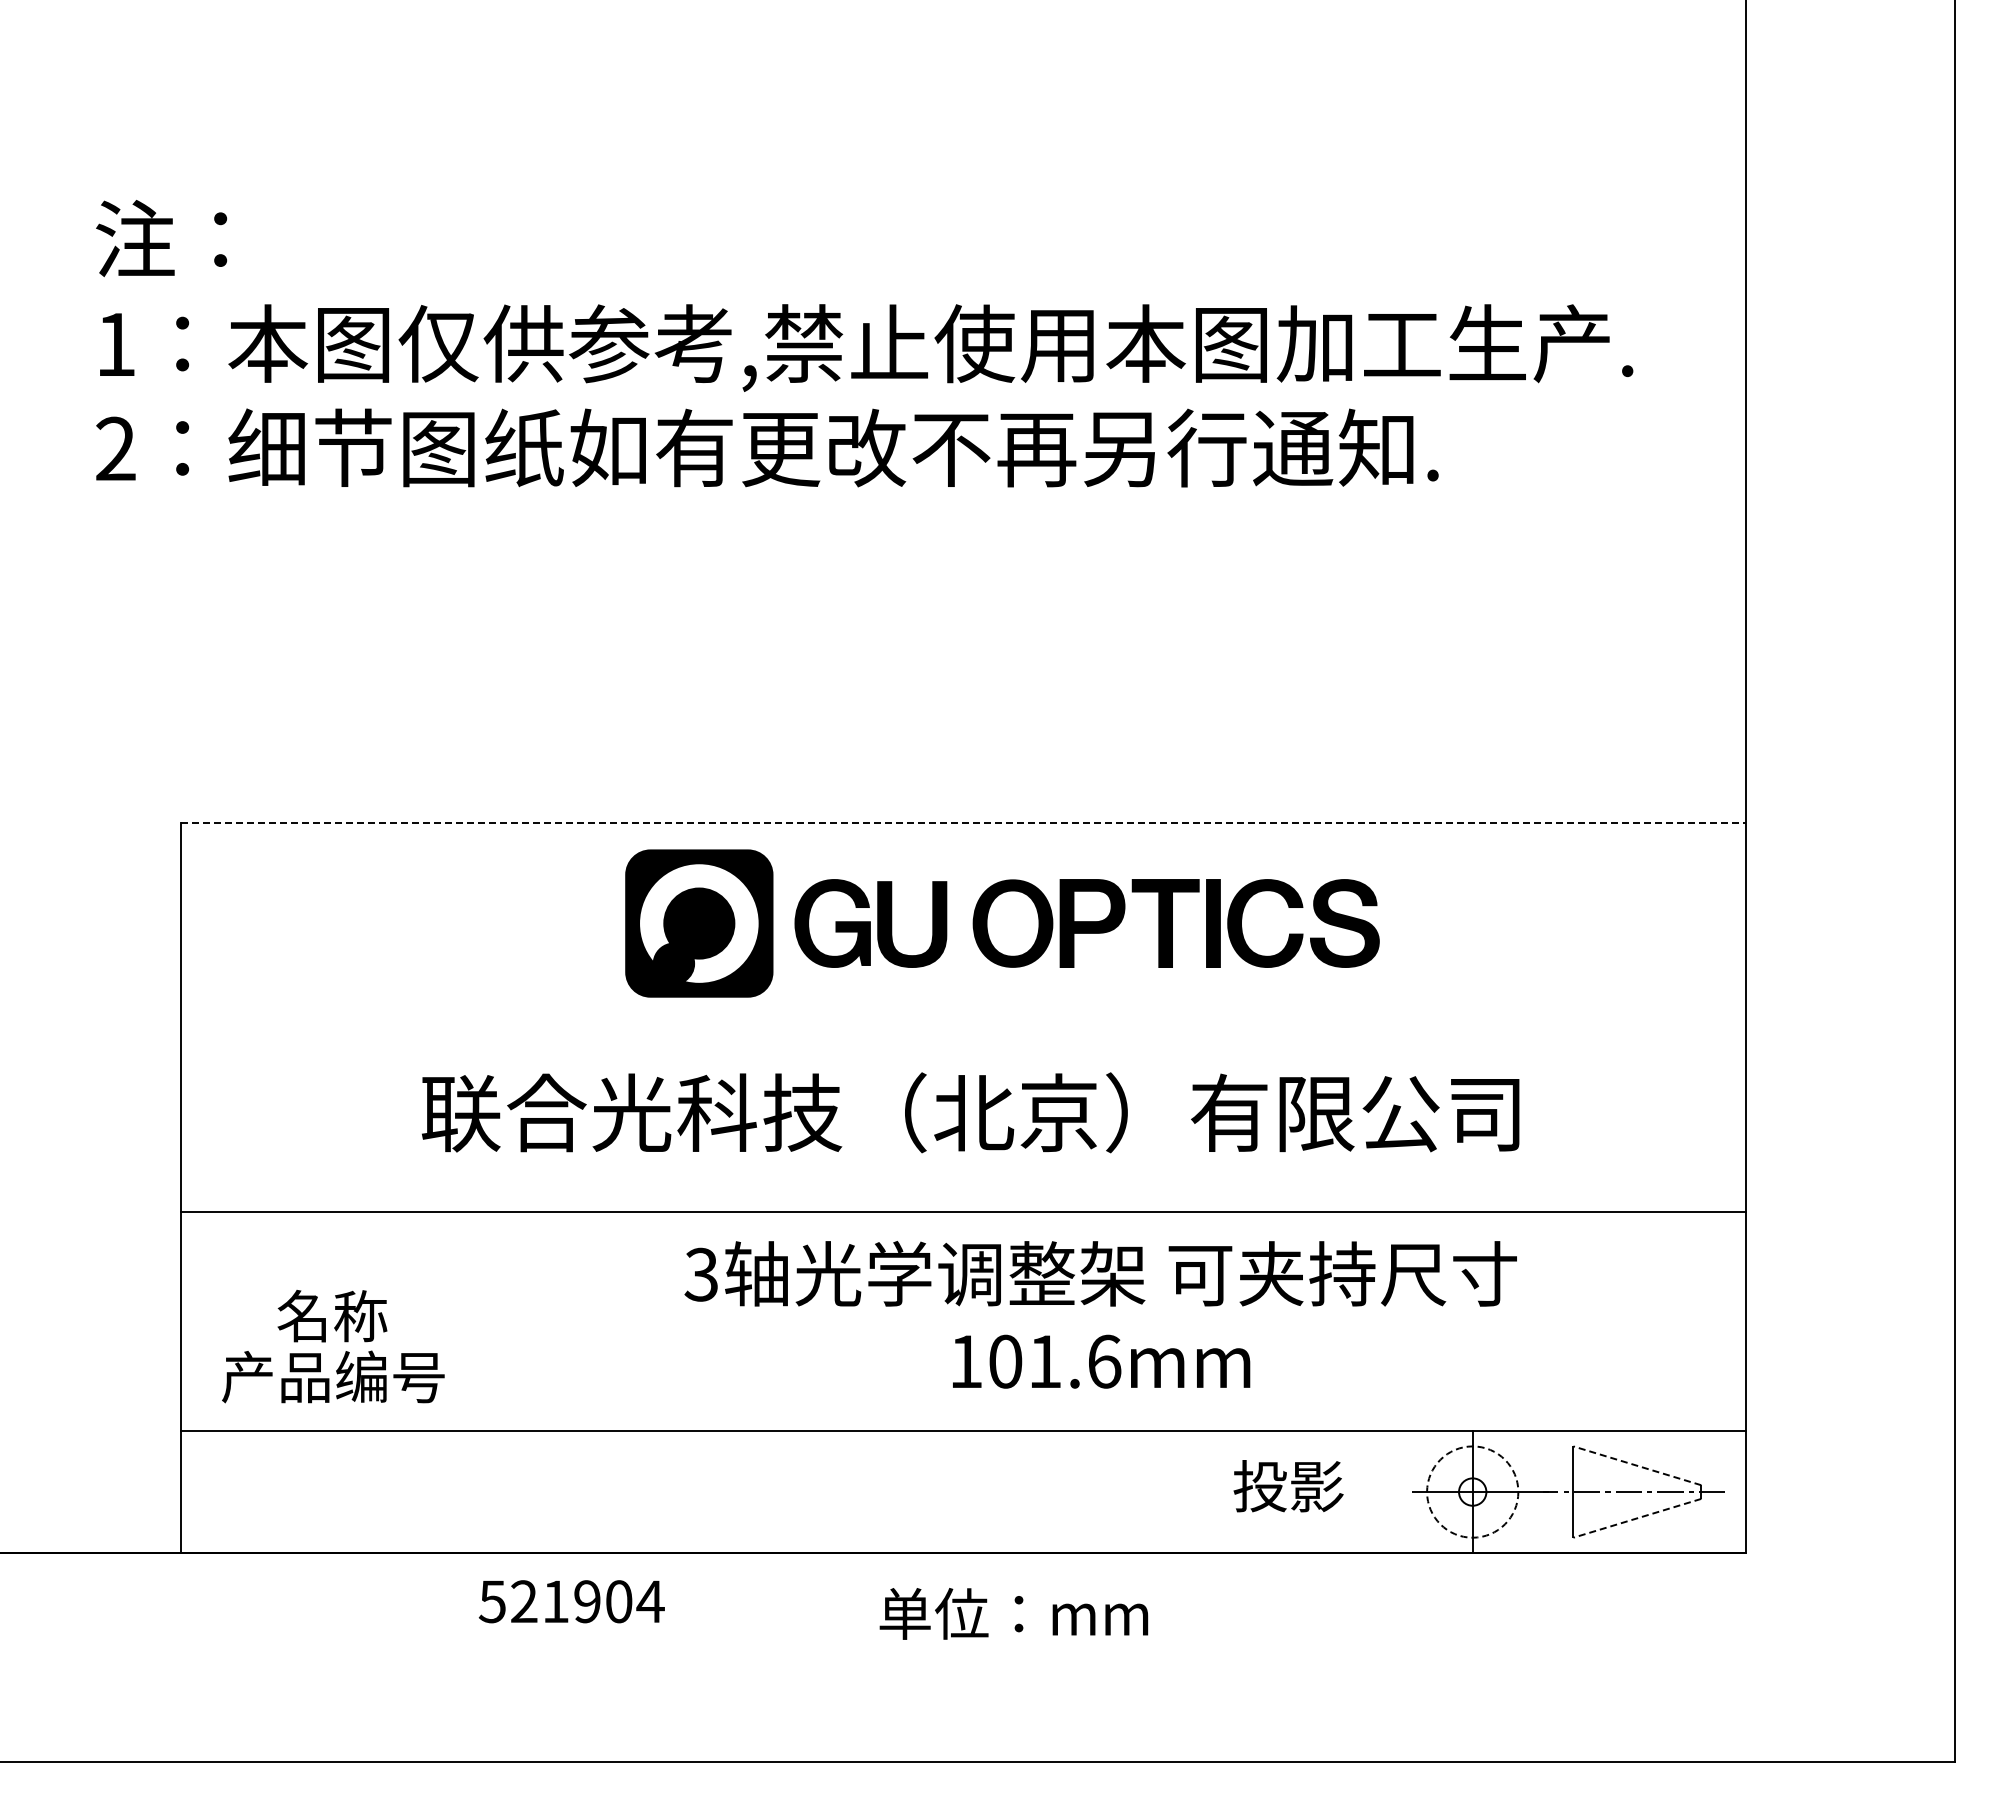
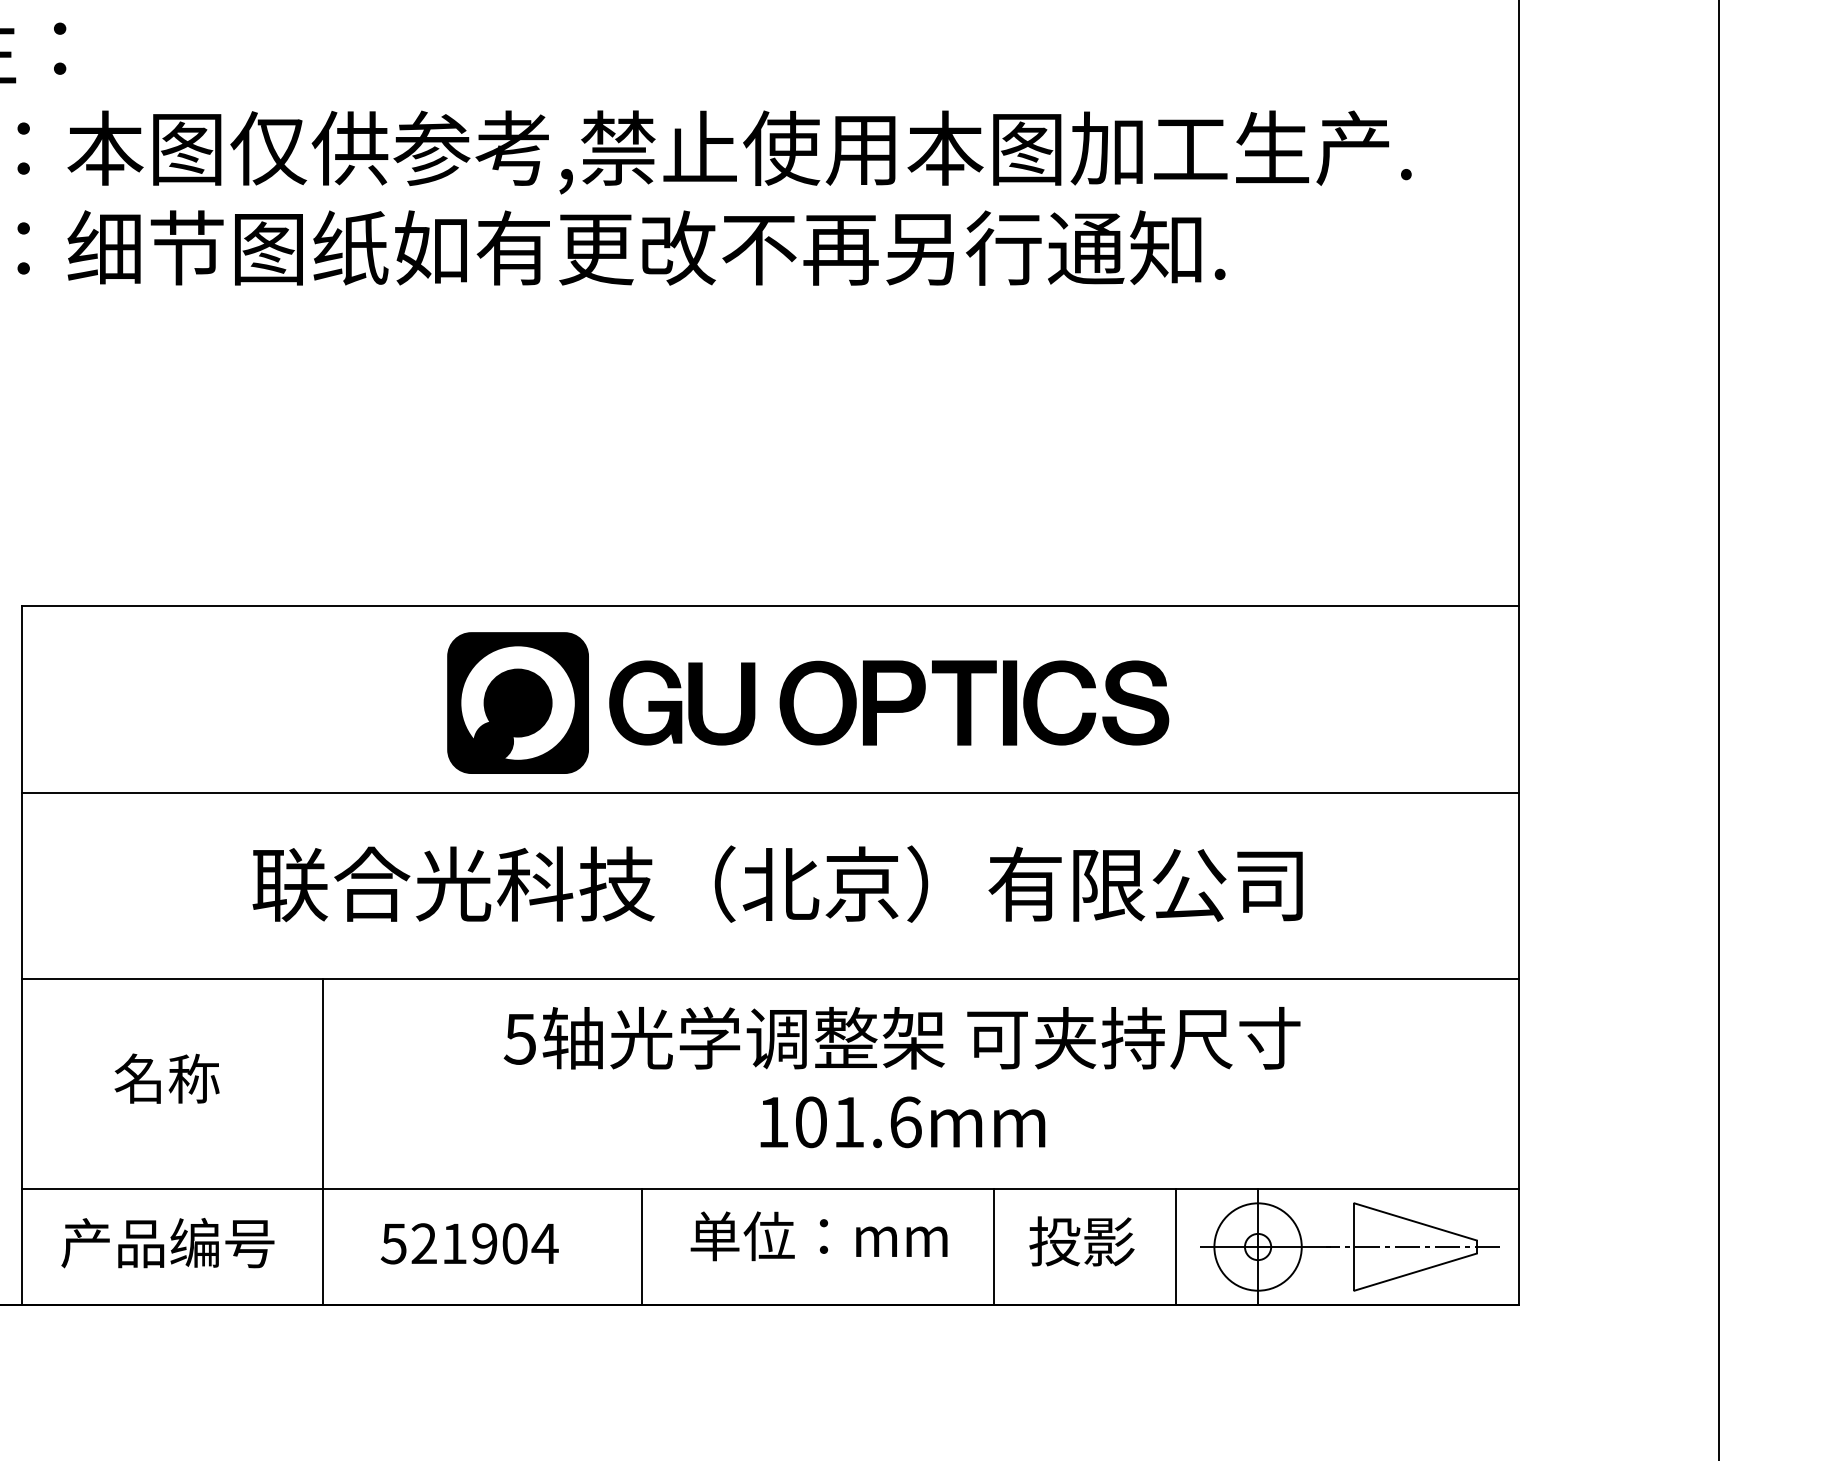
line: (963, 822) -> (770, 606), dashed -> solid
line: (962, 1017) -> (769, 792), added
text: (700, 1274) -> (519, 1038), 3 -> 5
text: (333, 1376) -> (168, 1242), moved
line: (495, 1382) -> (323, 1142), added
line: (1637, 1465) -> (1415, 1221), dashed -> solid
circle: (1472, 1491) -> (1257, 1246), dashed -> solid
line: (828, 1492) -> (641, 1247), added
line: (1196, 1492) -> (993, 1247), added
line: (1387, 1492) -> (1176, 1247), added
line: (1637, 1518) -> (1415, 1272), dashed -> solid
text: (571, 1601) -> (469, 1243), moved
text: (1013, 1613) -> (818, 1235), moved

